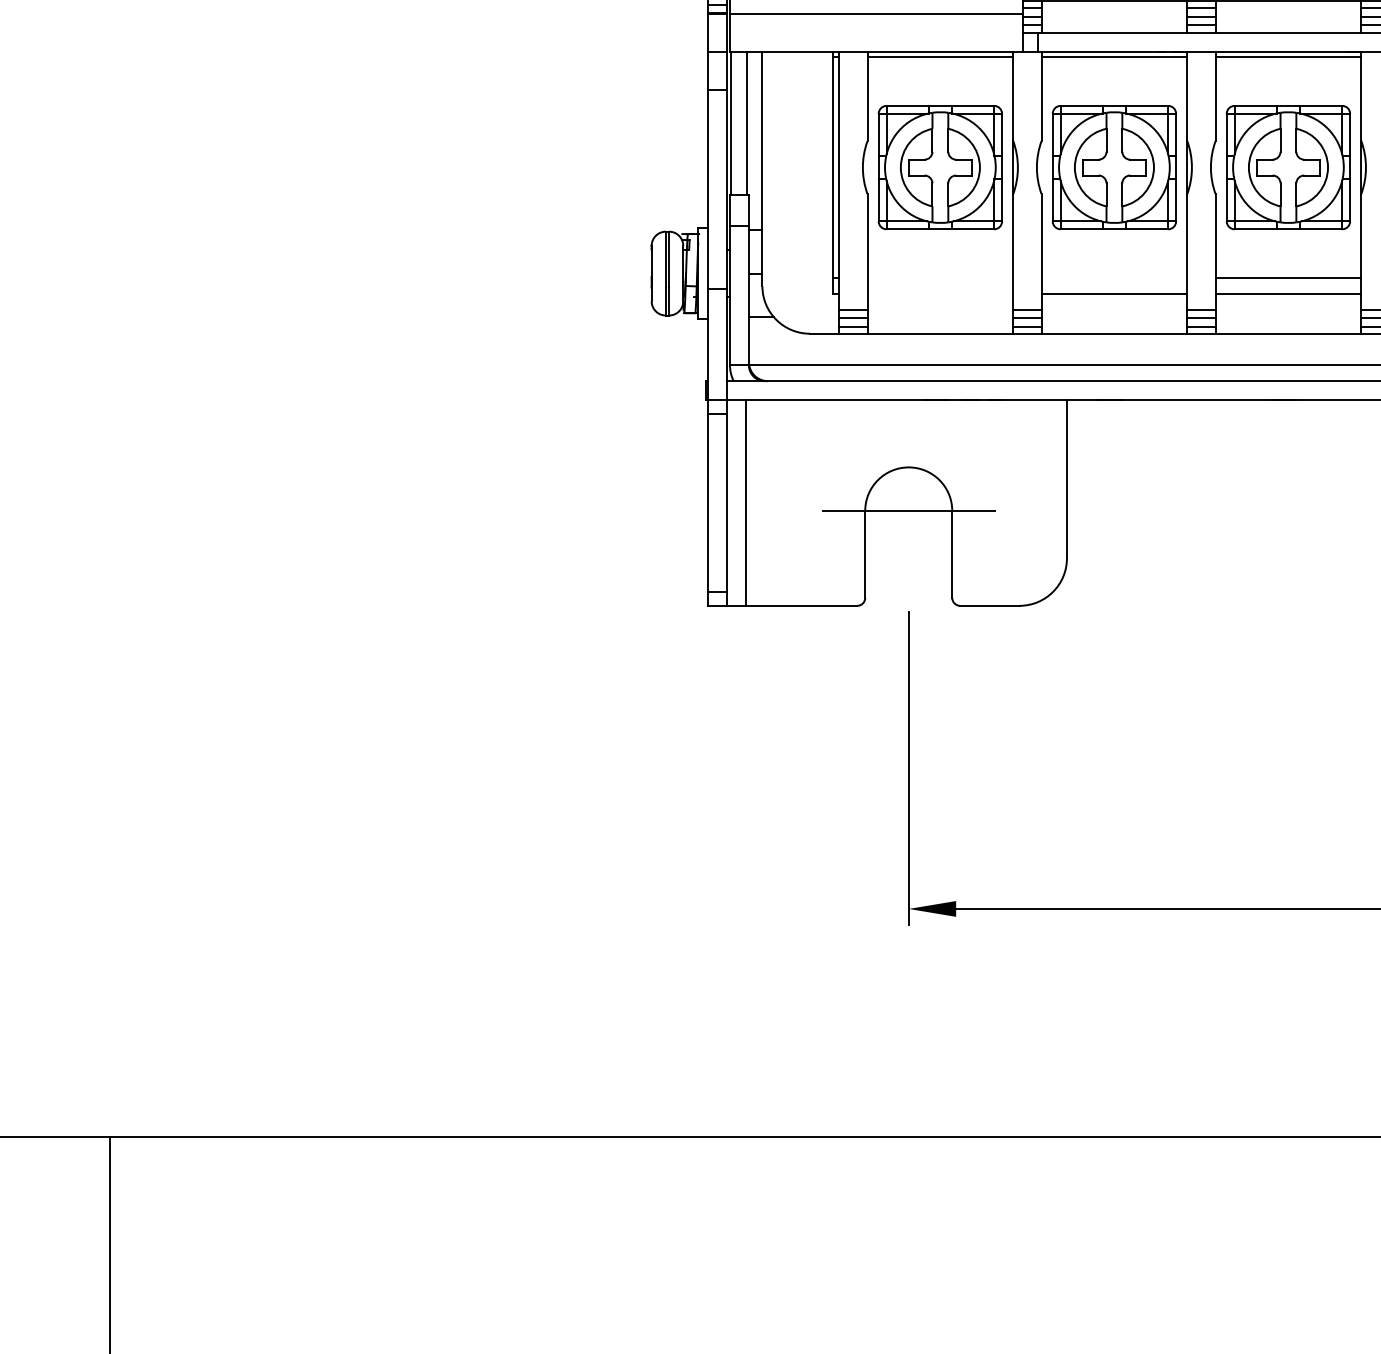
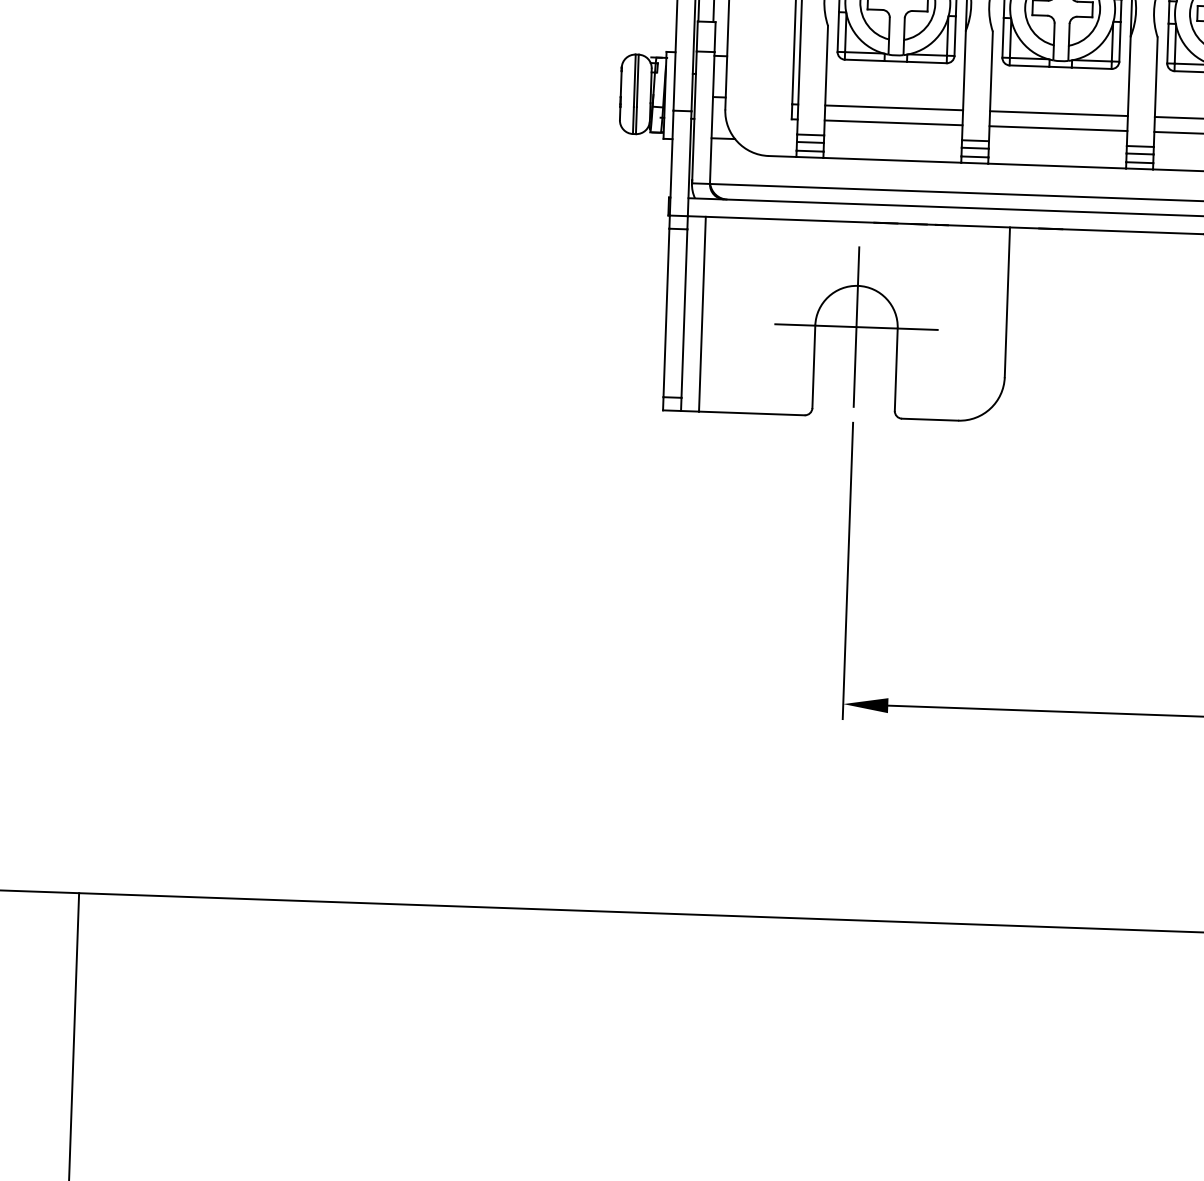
line: (940, 278) -> (894, 108), added
line: (1114, 278) -> (1059, 113), added
line: (940, 294) -> (893, 123), added
line: (908, 510) -> (856, 326), added

